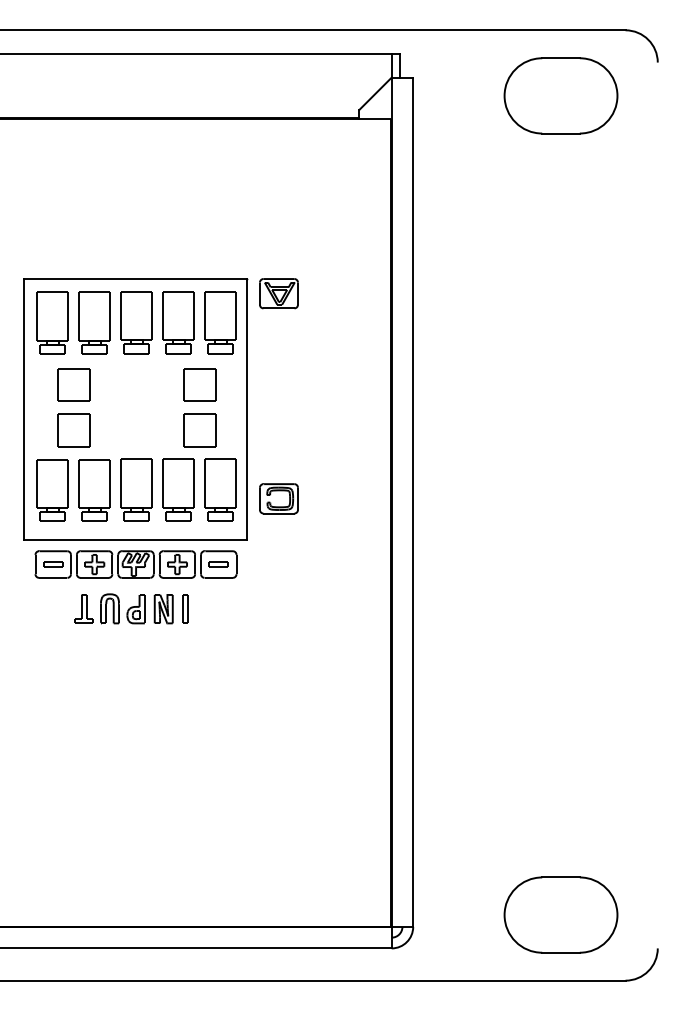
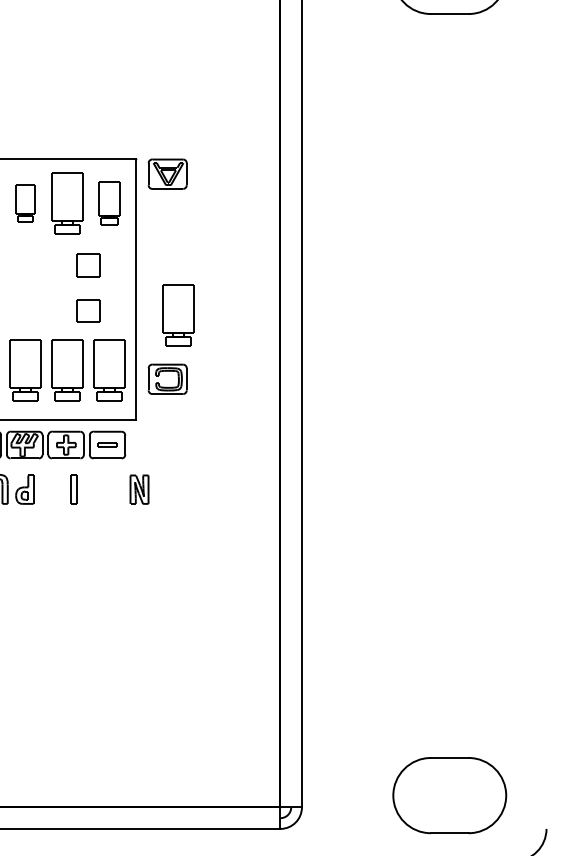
part: (136, 322) -> (25, 203), size x0.6
part: (220, 322) -> (109, 203), size x0.7
part: (199, 384) -> (88, 265), size x0.7
part: (199, 430) -> (88, 311), size x0.7
part: (289, 434) -> (178, 315), added
part: (163, 609) -> (139, 490), moved

